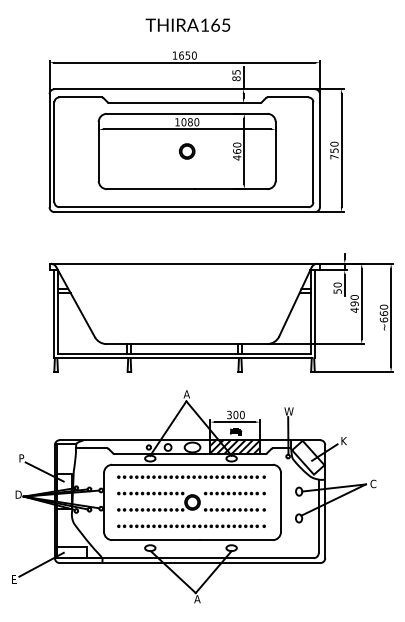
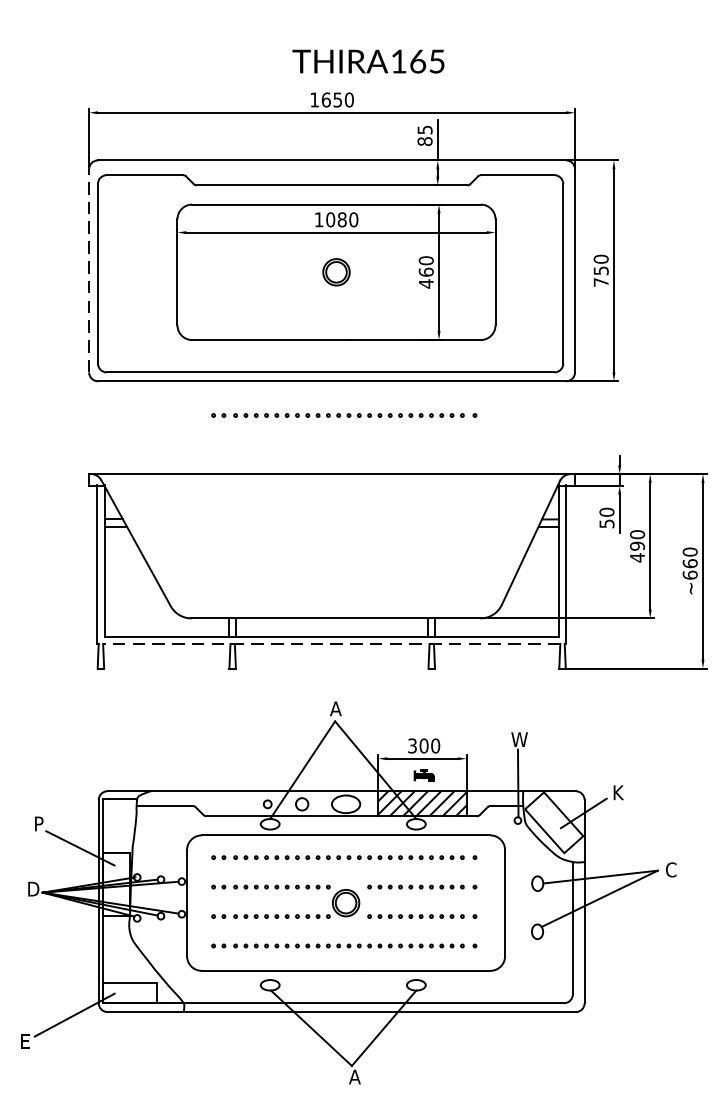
text: (187, 24) -> (367, 60), moved
line: (49, 150) -> (89, 270), solid -> dashed
line: (192, 230) -> (346, 414), added
line: (184, 358) -> (331, 644), solid -> dashed

